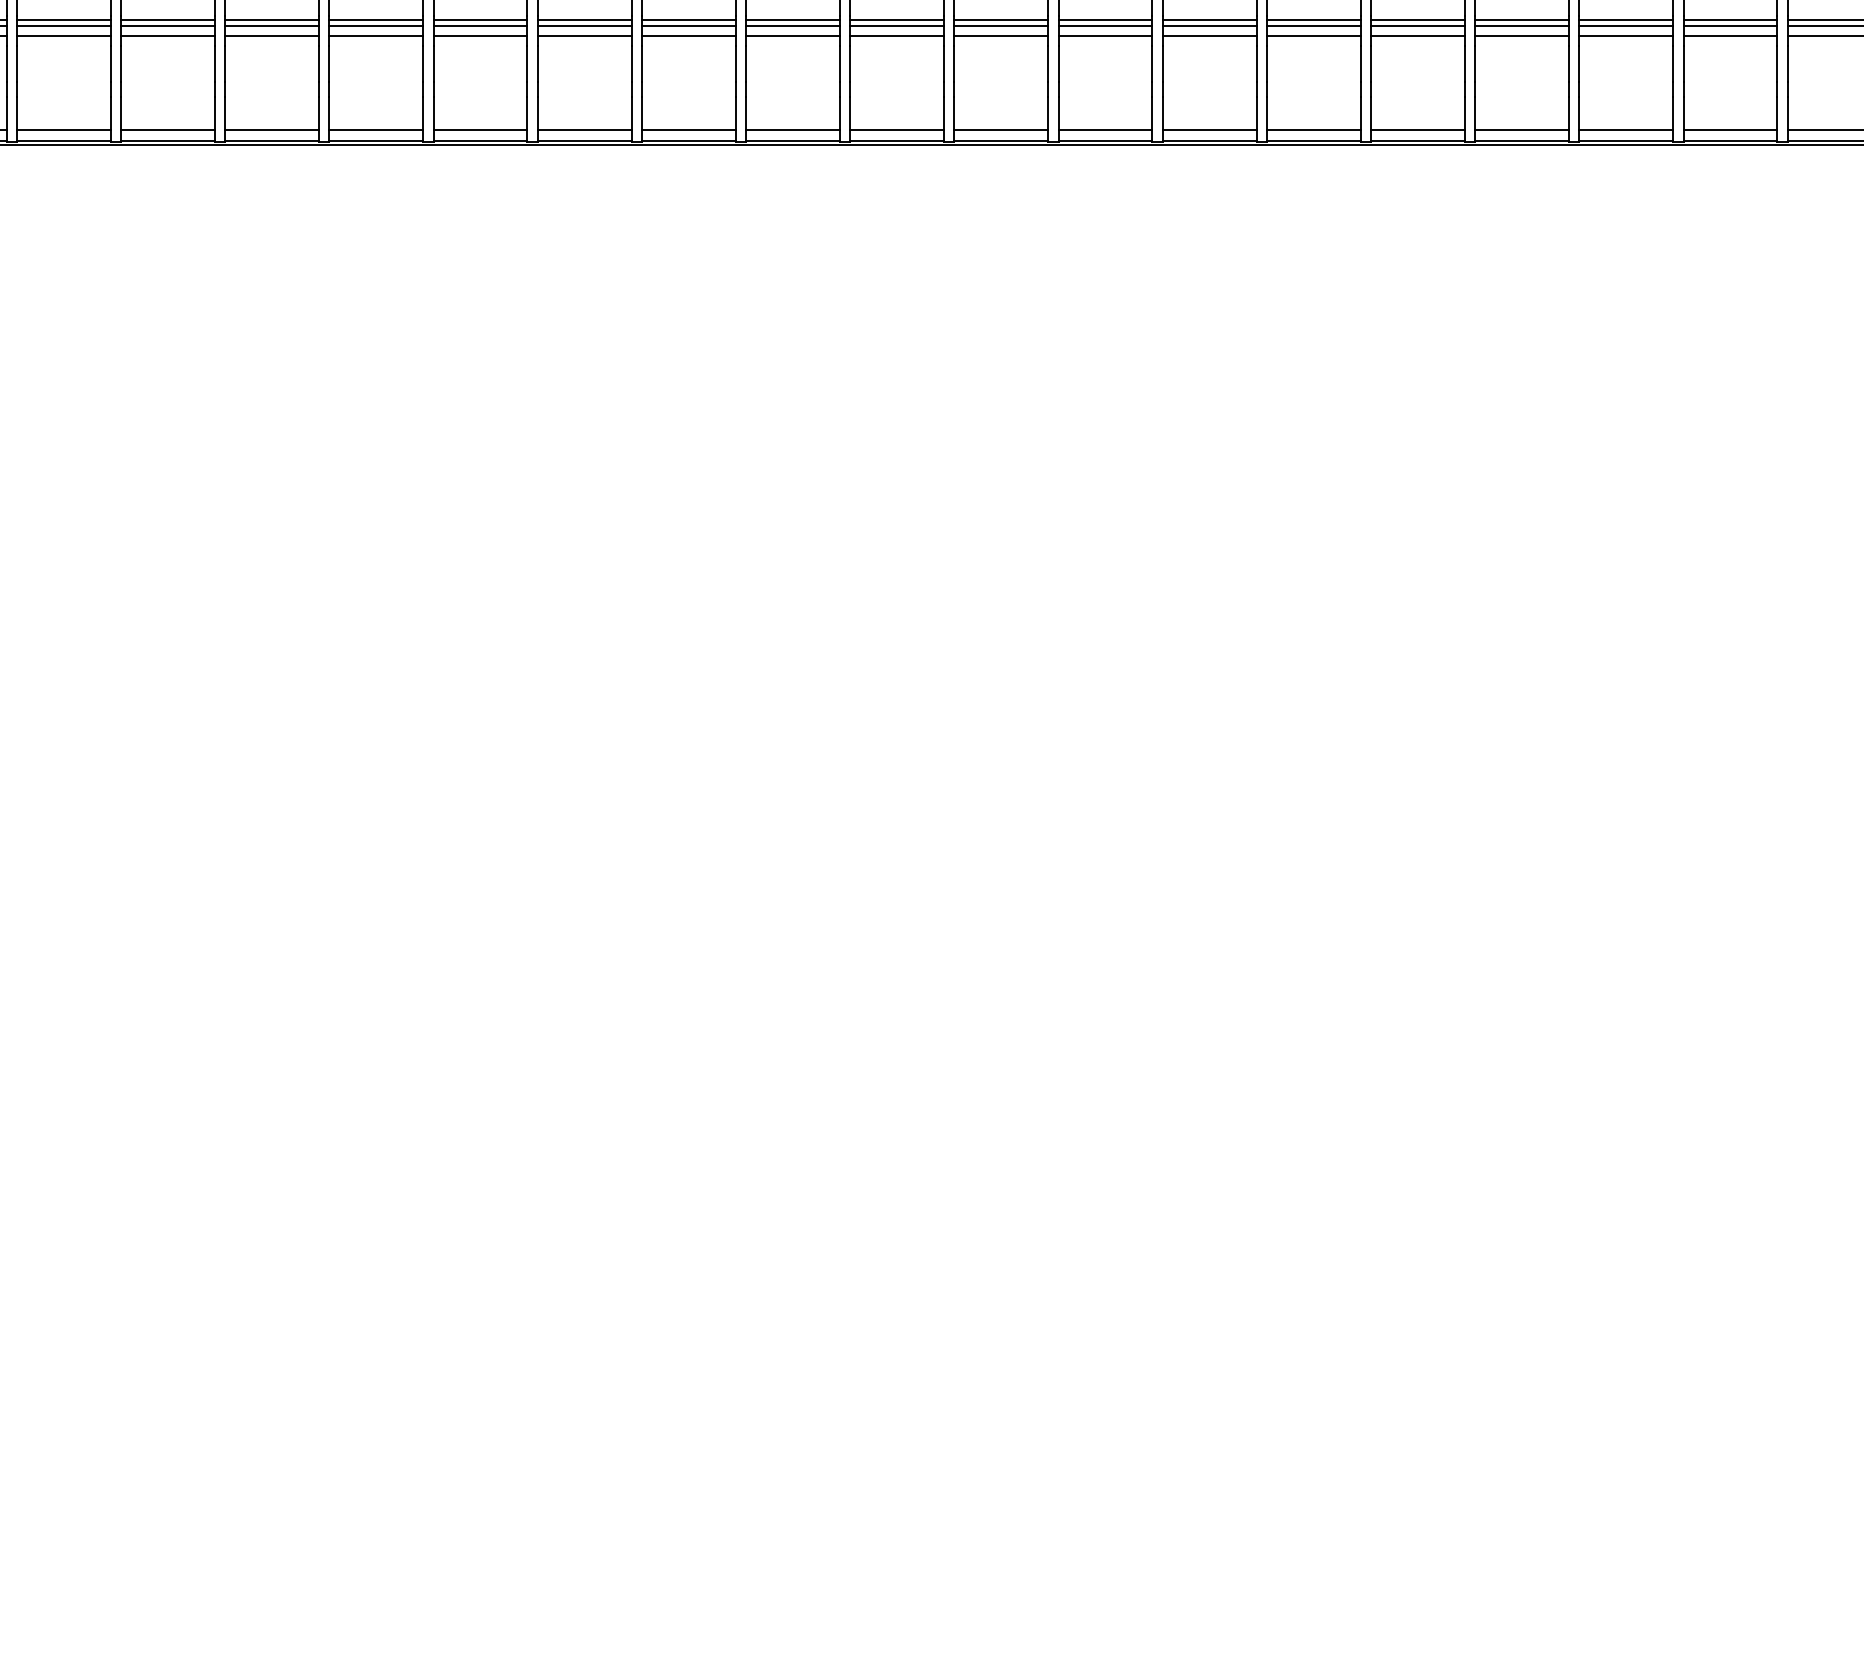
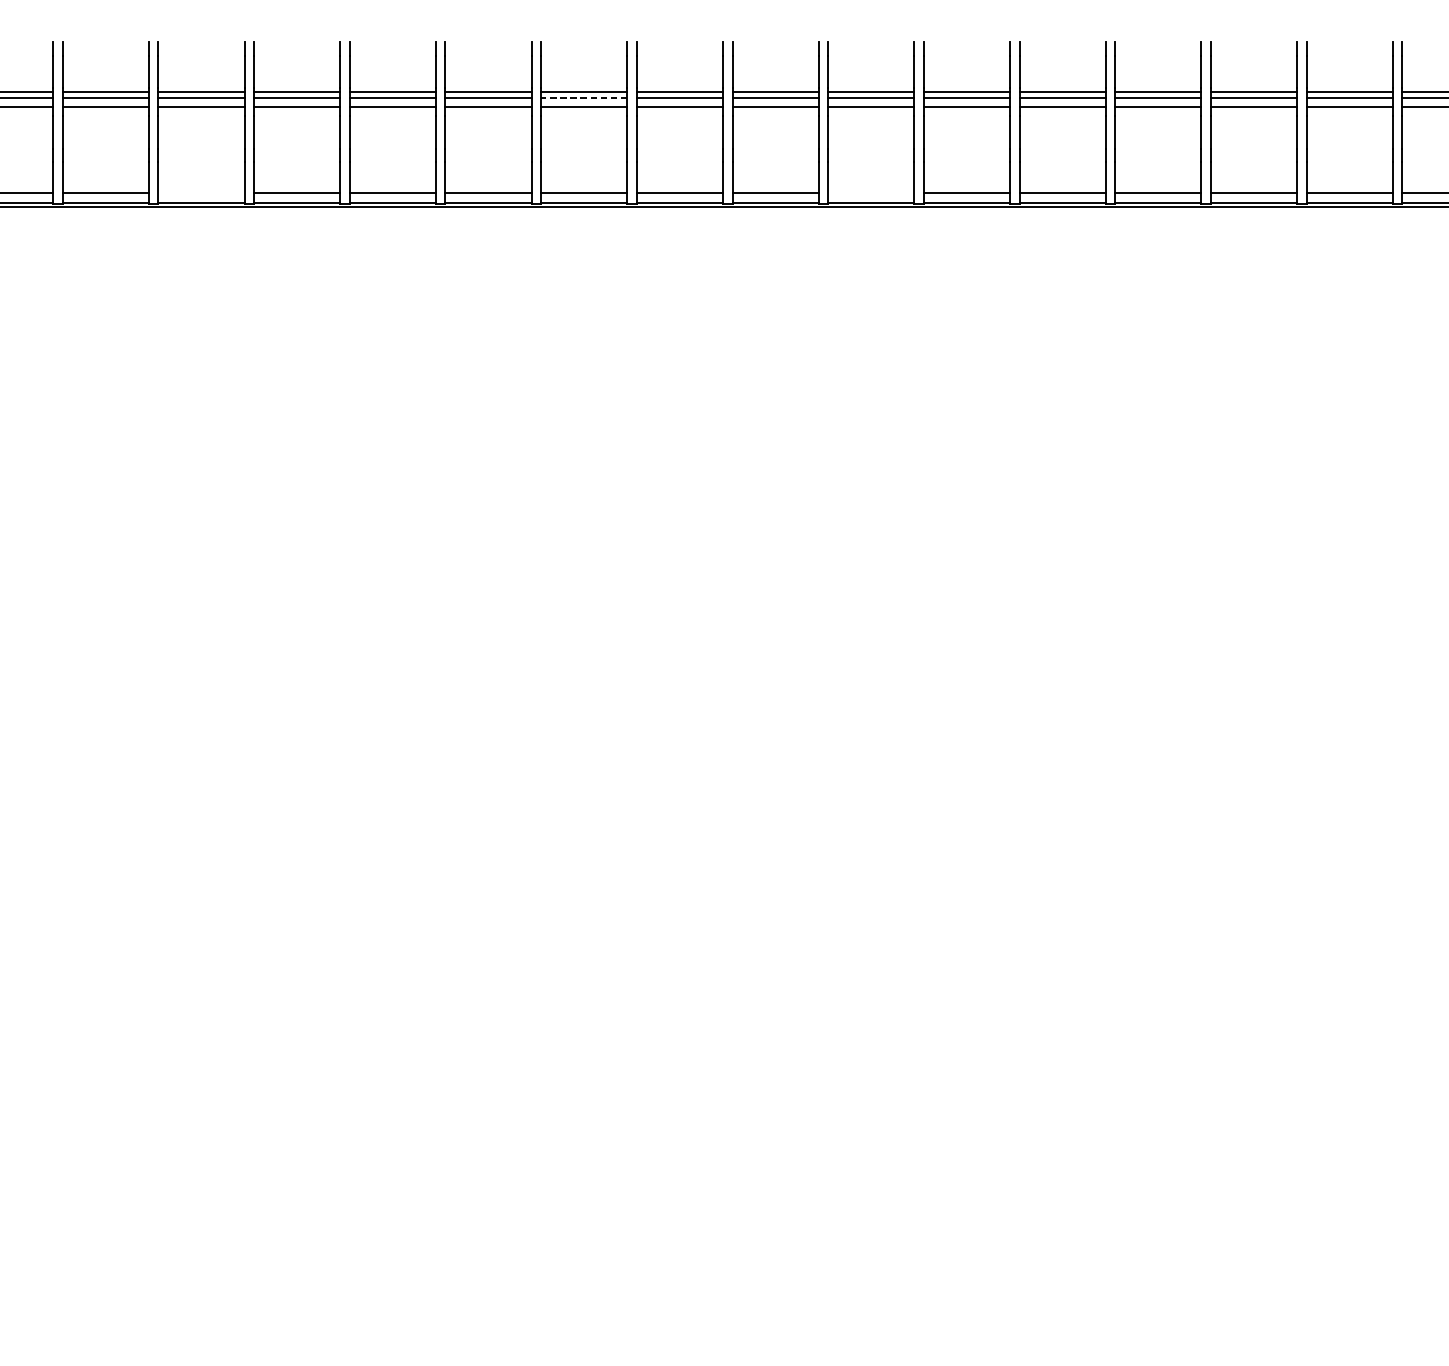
line: (897, 26) -> (584, 97), solid -> dashed
line: (480, 130) -> (201, 193), removed
line: (1209, 130) -> (871, 193), removed

